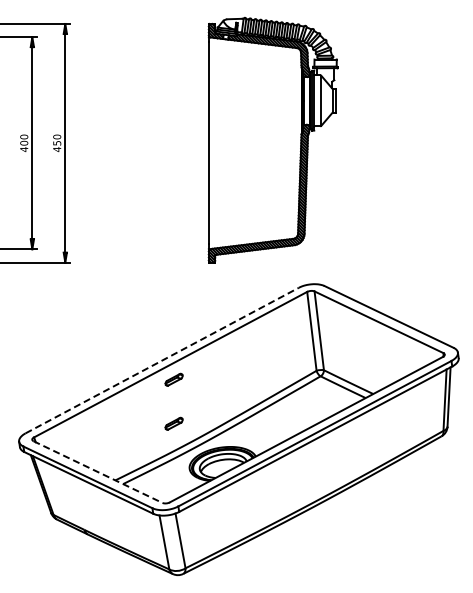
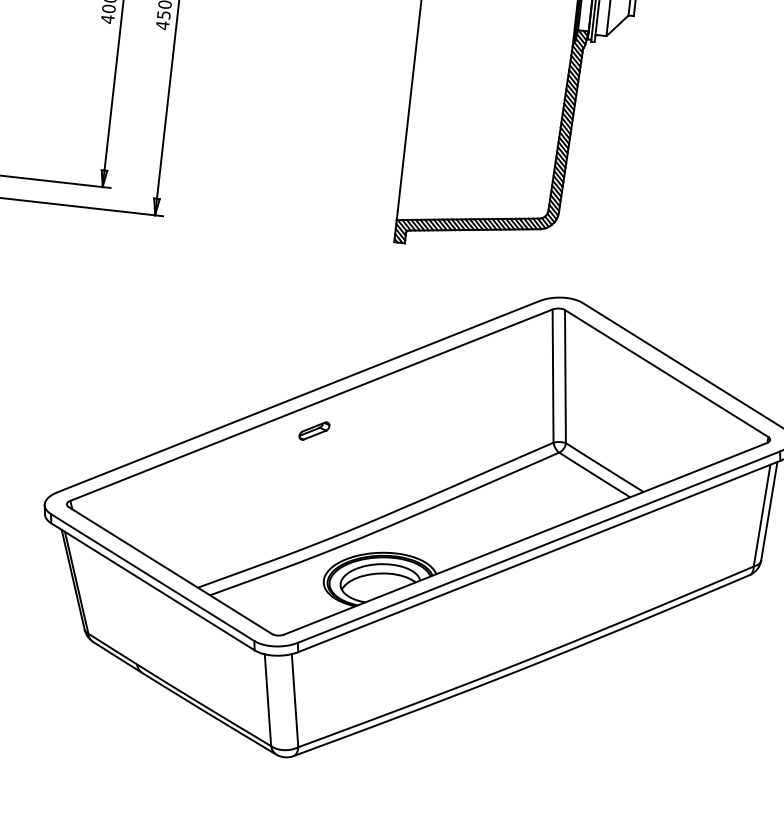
line: (162, 360) -> (298, 396), dashed -> solid
part: (173, 423) -> (305, 503), removed
line: (97, 472) -> (169, 571), dashed -> solid

